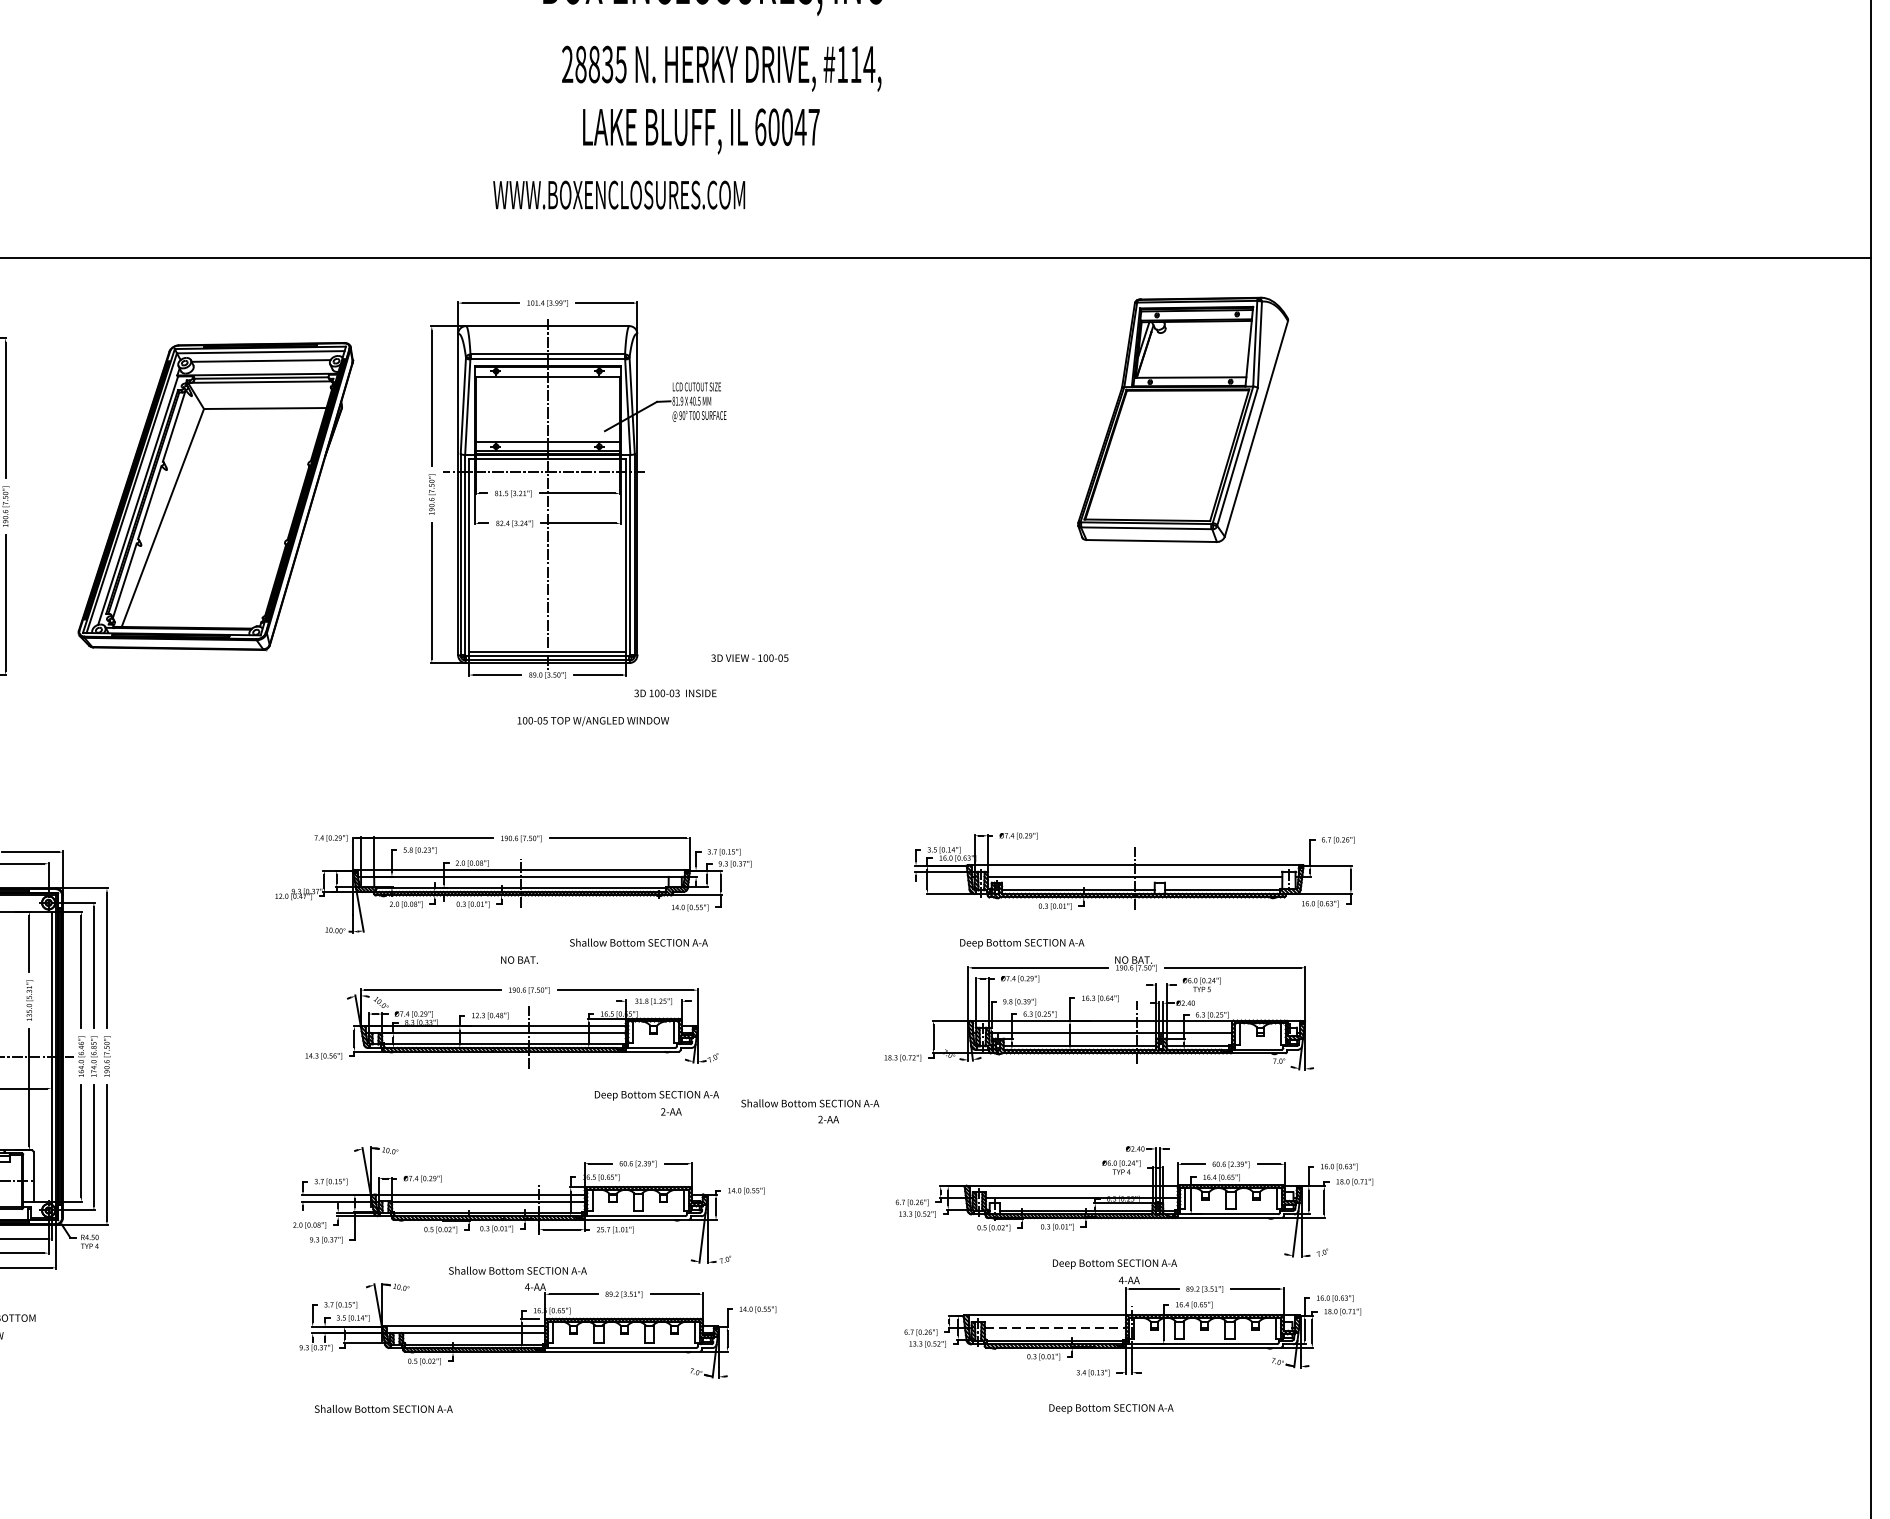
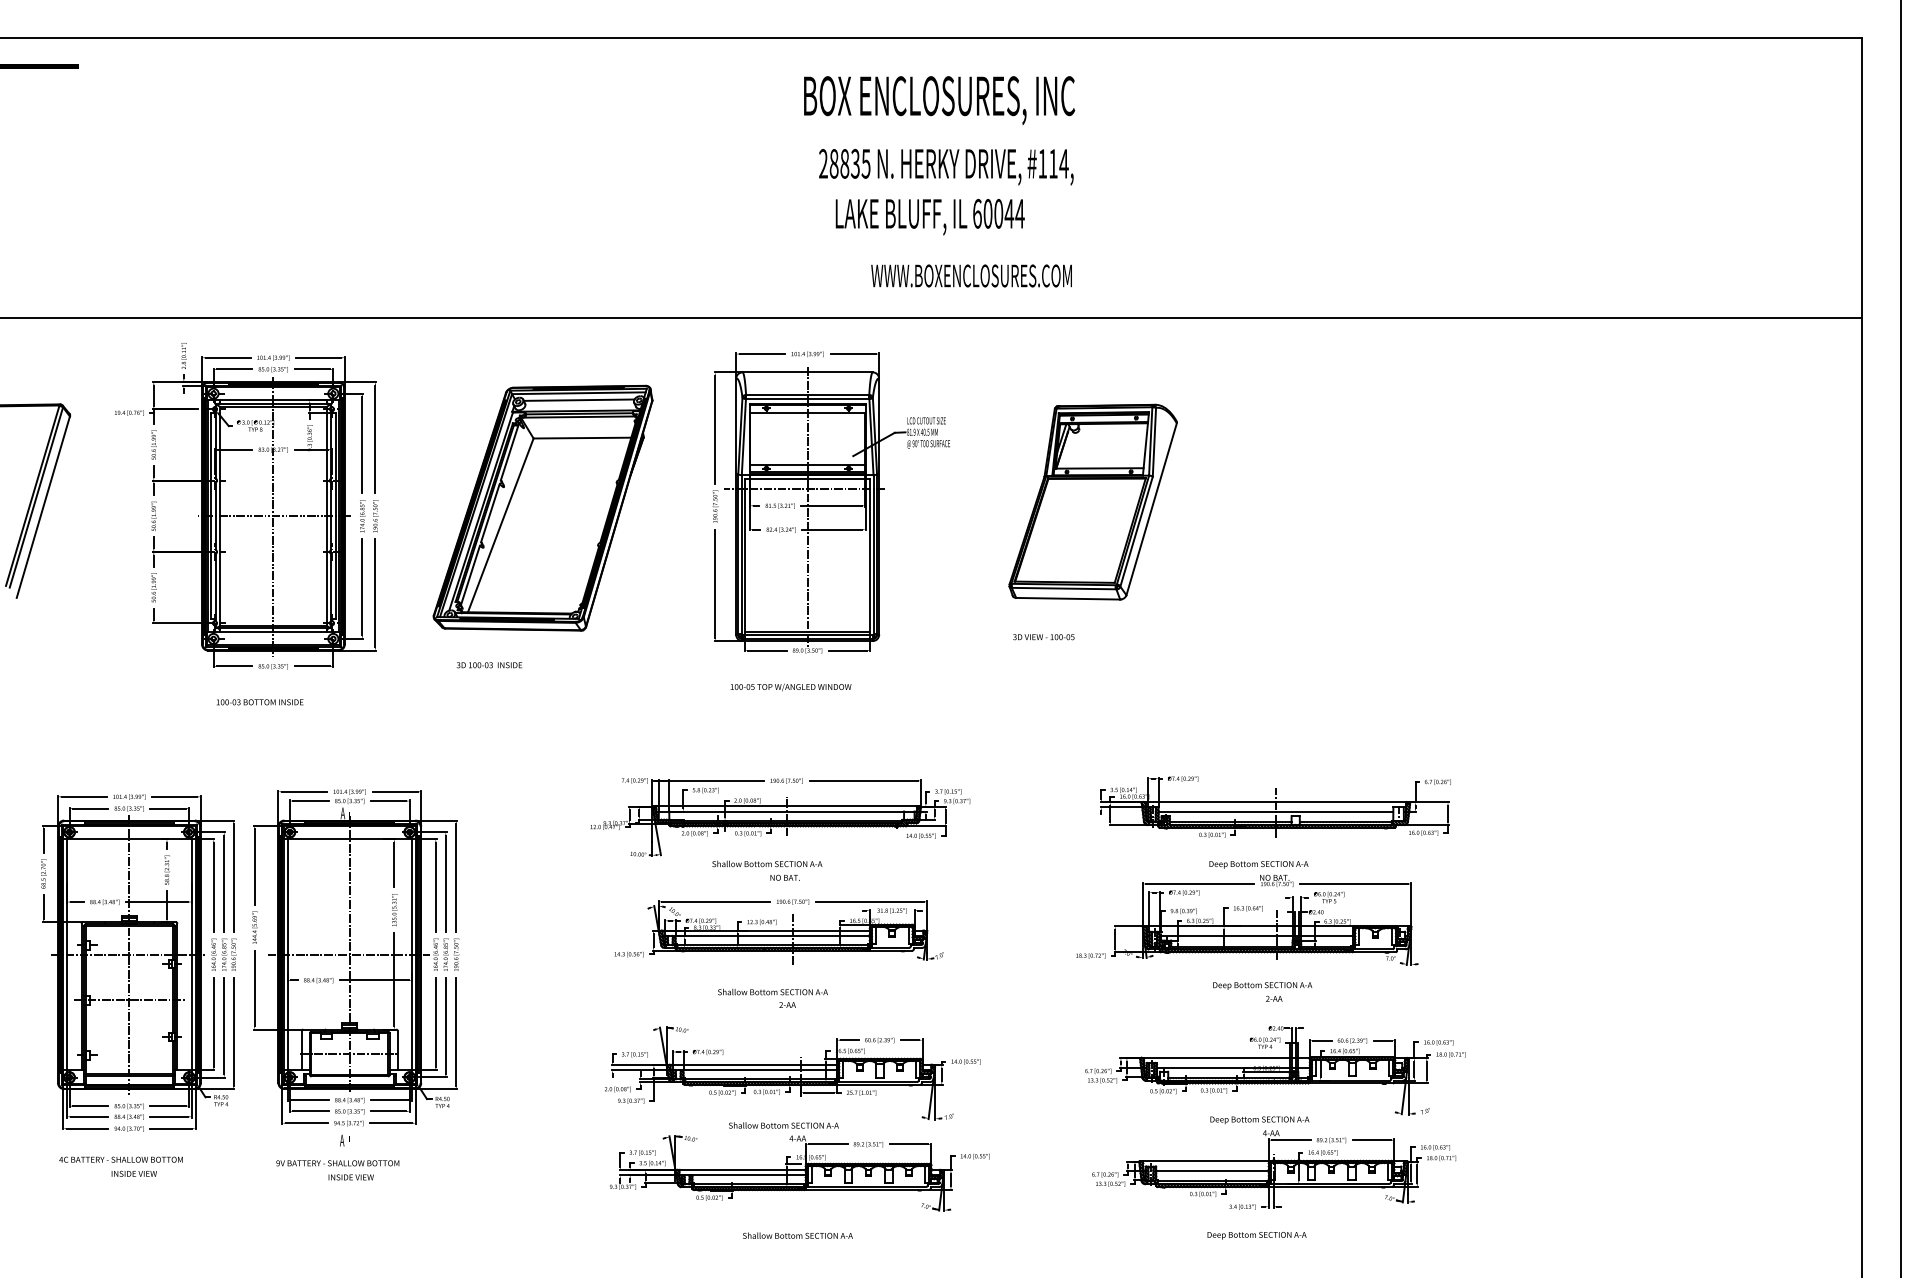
text: (813, 126) -> (1019, 213), 60047 -> 60044
text: (619, 194) -> (971, 275), moved
part: (1182, 419) -> (1092, 501), moved
text: (749, 658) -> (1043, 637), moved
text: (675, 693) -> (489, 665), moved
text: (592, 721) -> (790, 687), moved
text: (639, 942) -> (767, 863), moved
text: (1021, 943) -> (1258, 864), moved
text: (656, 1102) -> (1262, 991), moved
text: (809, 1110) -> (772, 997), moved
line: (1055, 1328) -> (1212, 1171), dashed -> solid
text: (383, 1408) -> (797, 1235), moved

